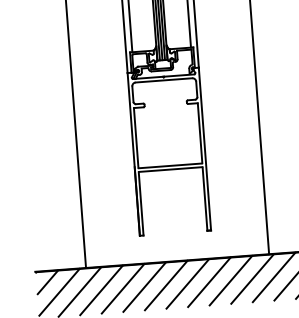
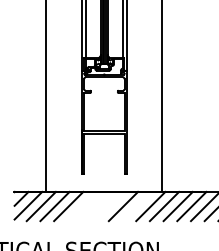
line: (229, 280) -> (136, 206), removed
line: (187, 283) -> (109, 206), removed
line: (165, 285) -> (95, 206), removed
line: (143, 287) -> (81, 206), removed

